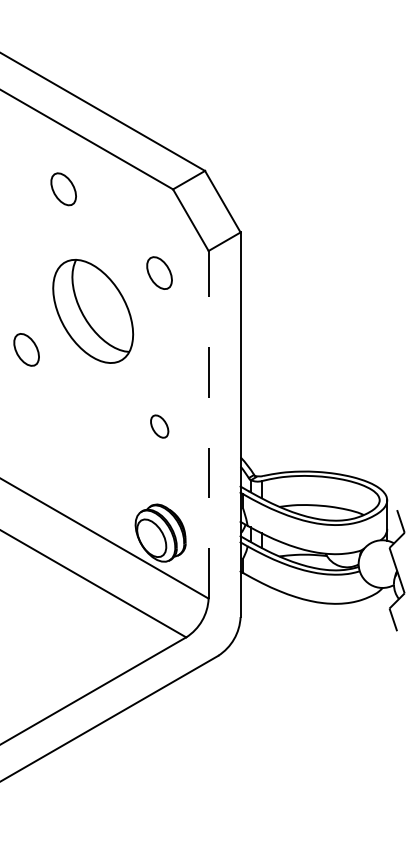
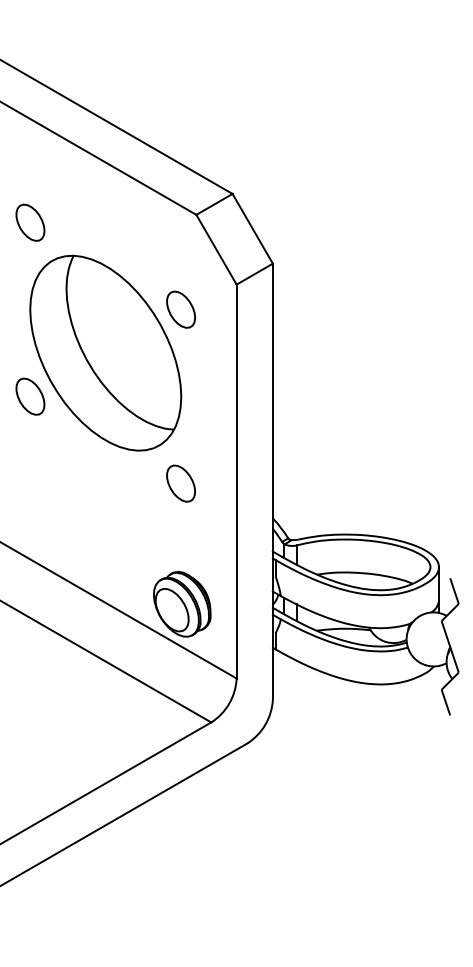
part: (63, 189) -> (30, 222), moved
part: (92, 310) -> (105, 352), size x1.67
line: (208, 424) -> (236, 481), dashed -> solid
part: (159, 426) -> (181, 483), size x1.43

